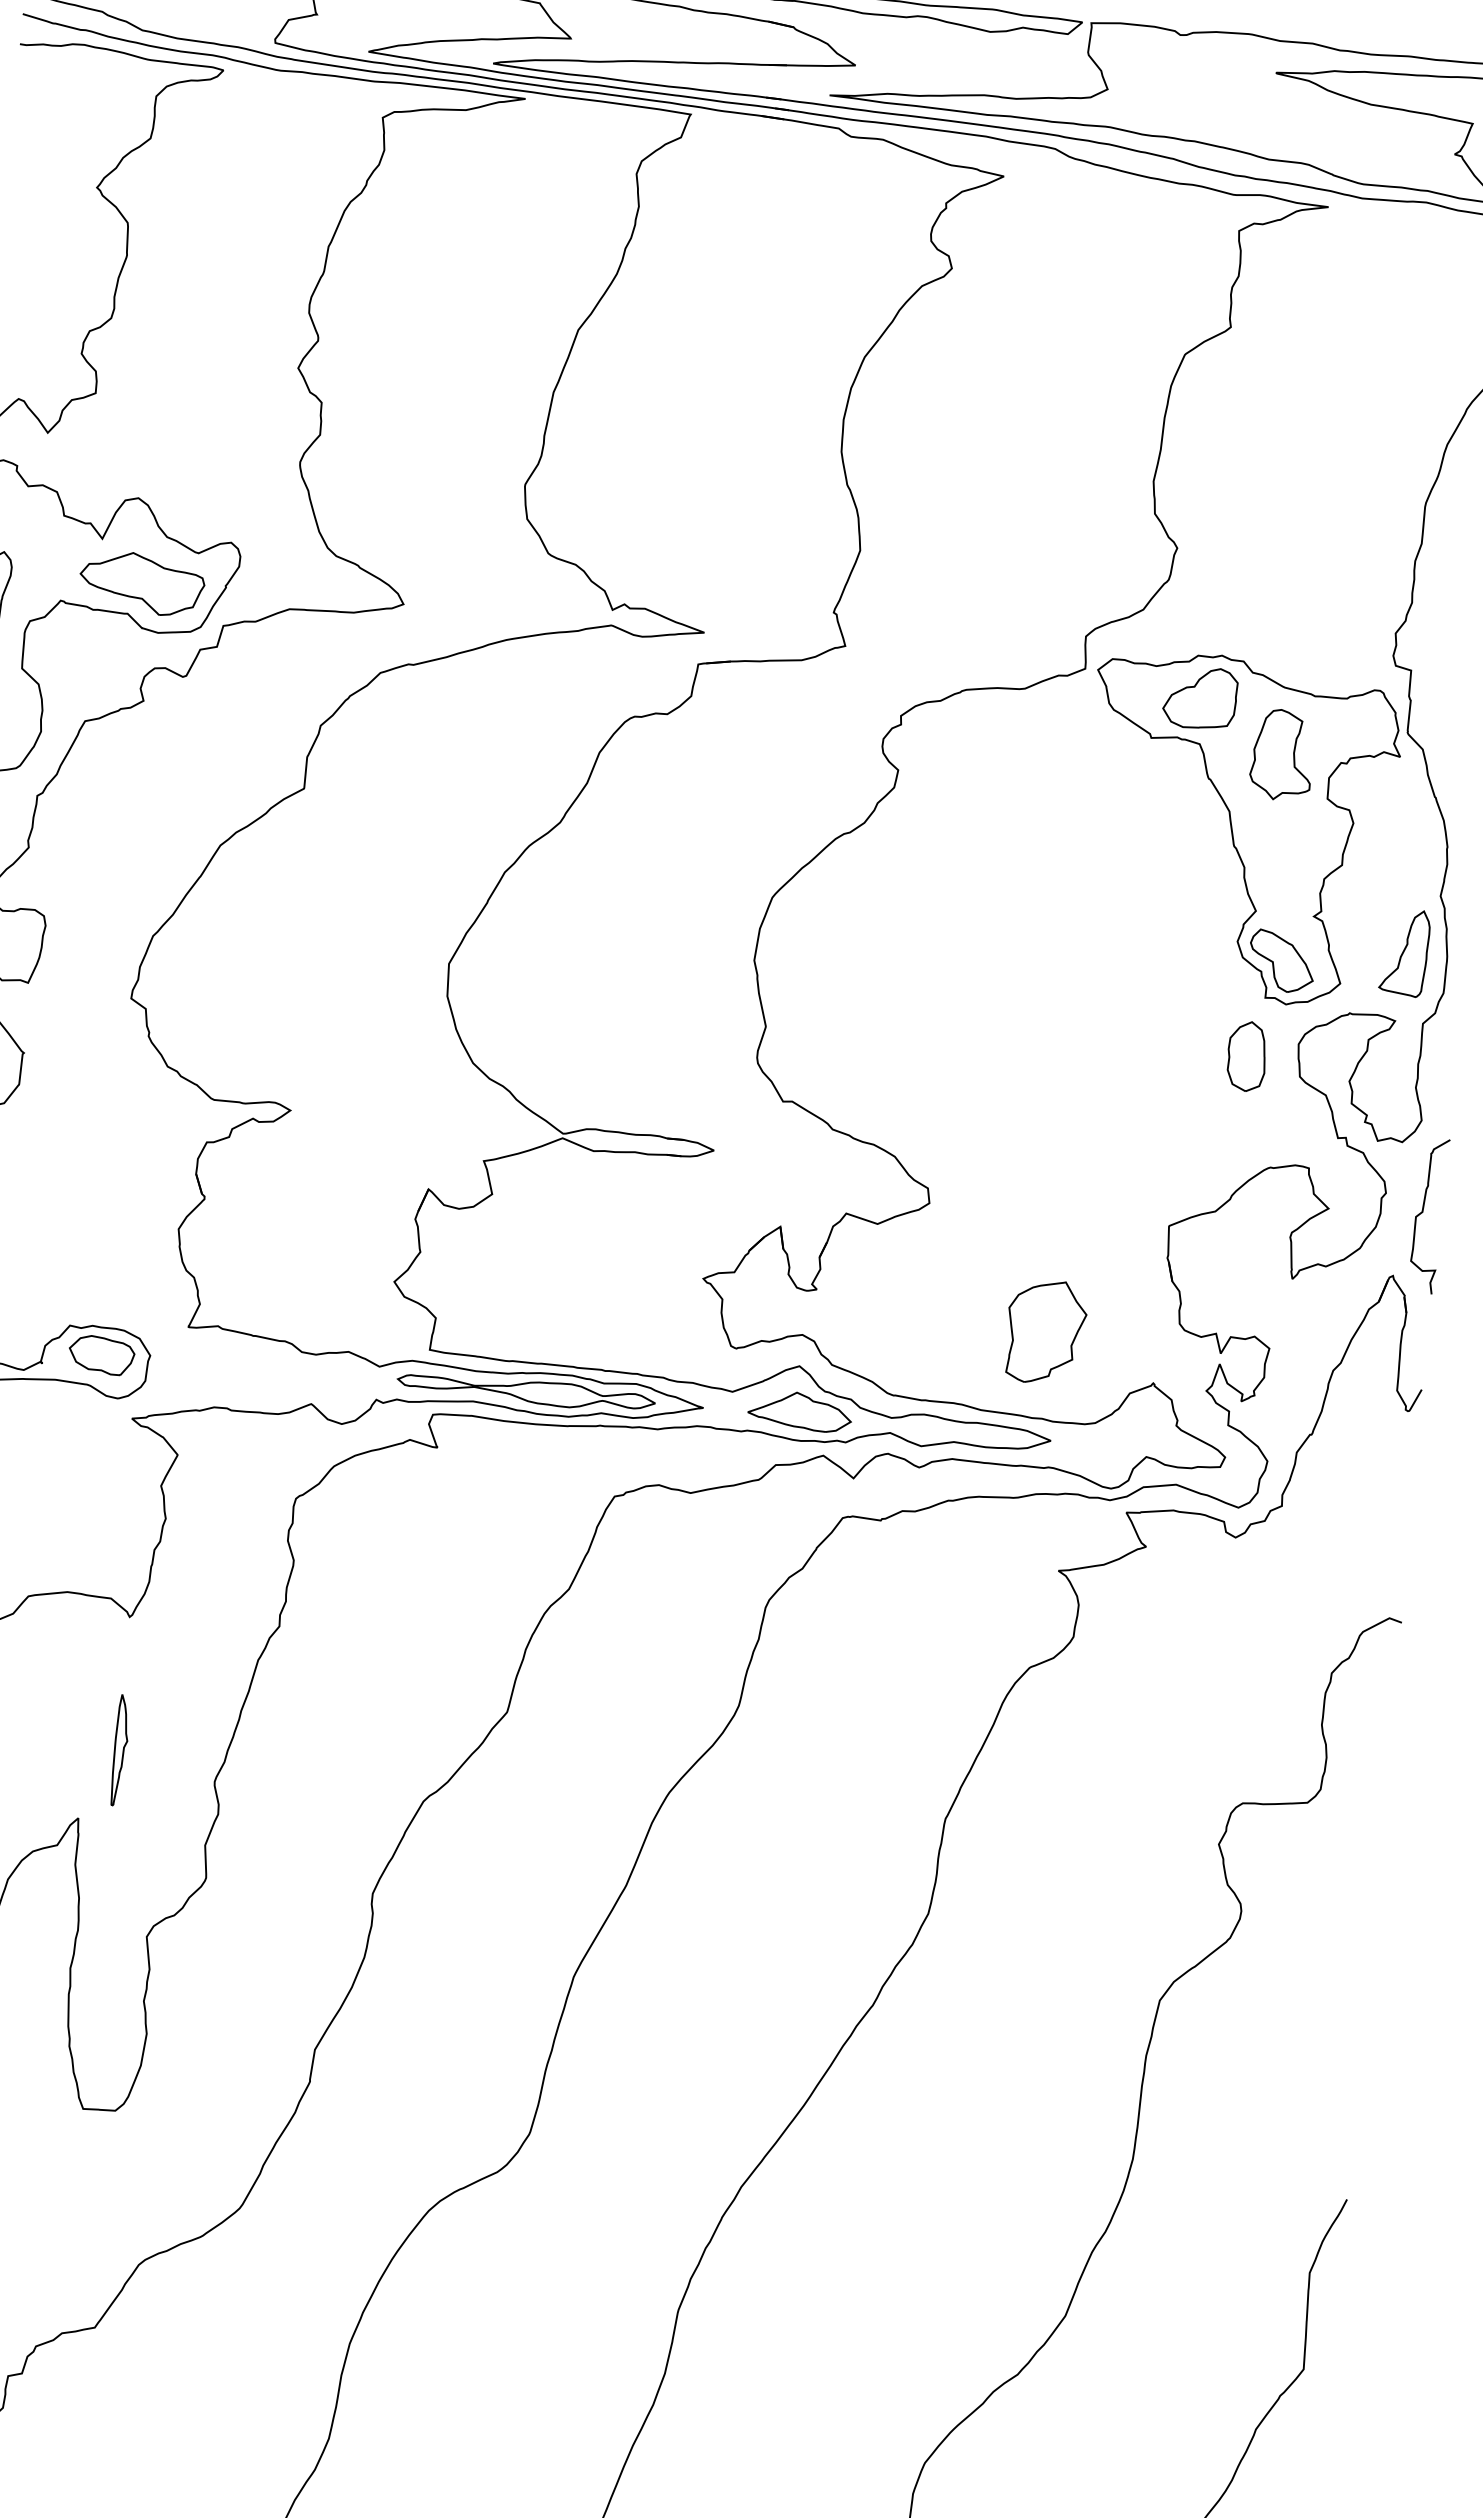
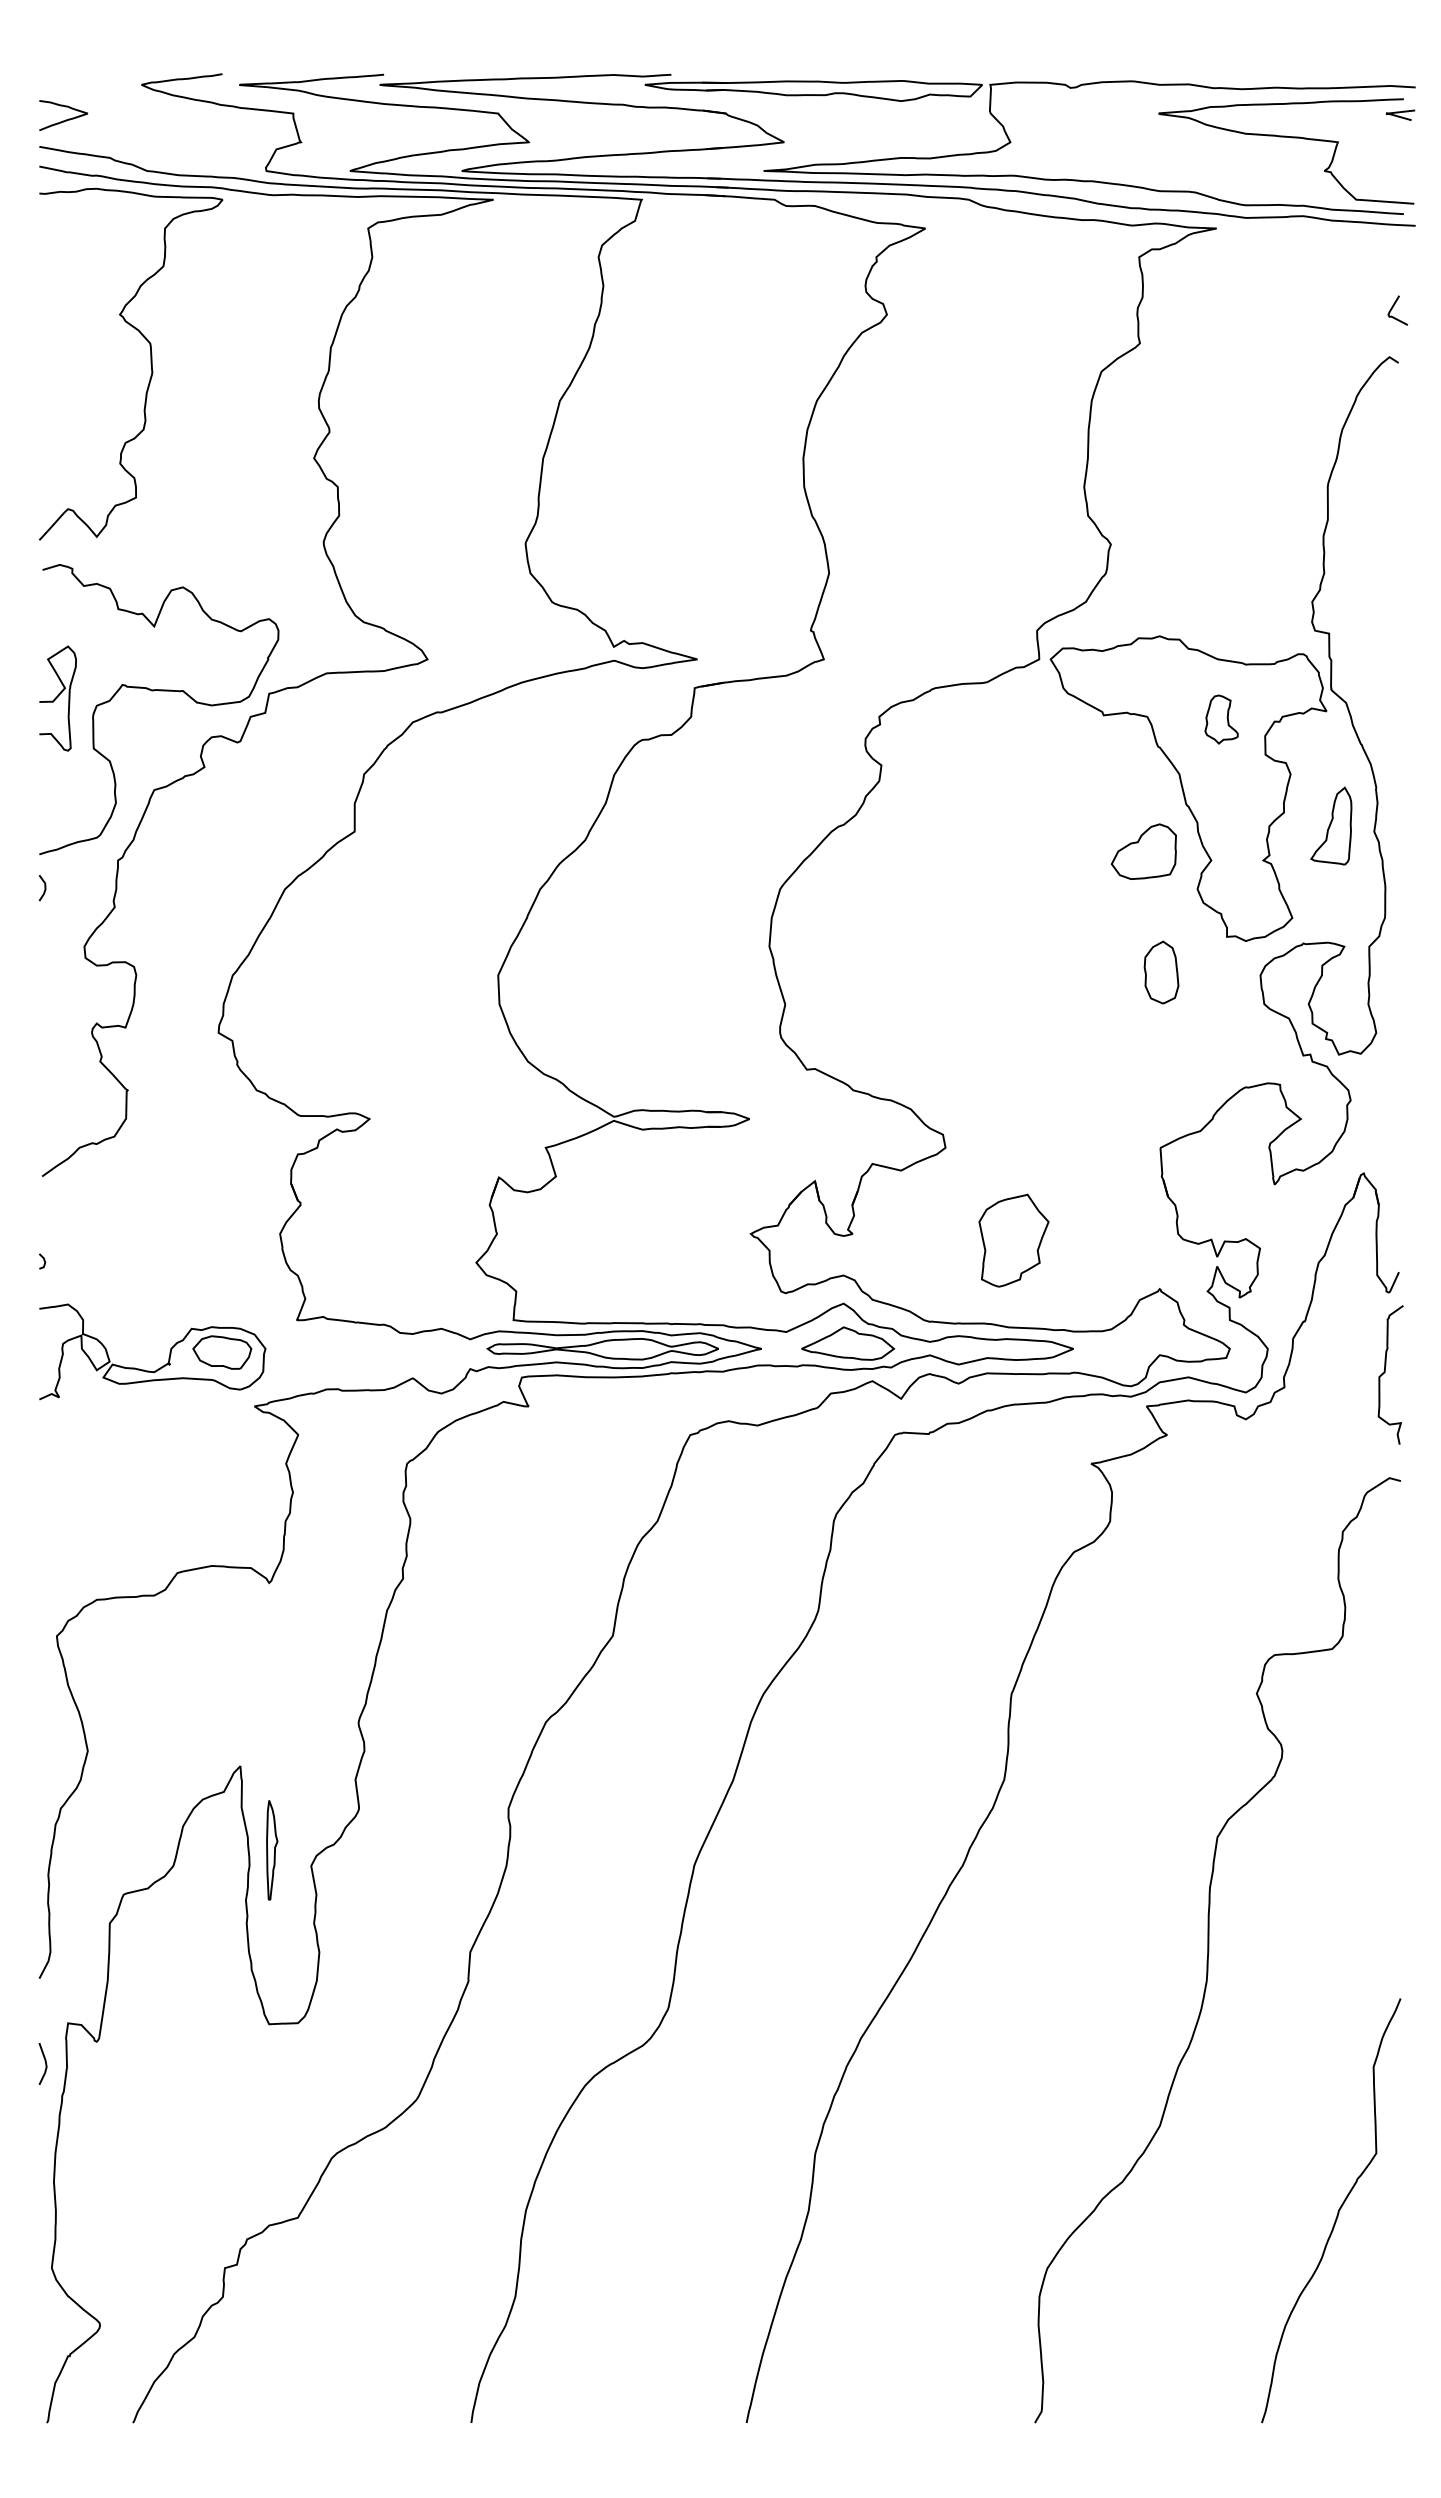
part: (141, 582) -> (192, 662), removed
part: (1199, 697) -> (1143, 851), moved
part: (1282, 754) -> (1221, 719), size x0.6
part: (1405, 952) -> (1331, 825), moved
part: (1281, 960) -> (1238, 902), removed
part: (1246, 1056) -> (1161, 972), moved
curve: (1423, 1212) -> (1385, 1372), moved
part: (1045, 1331) -> (1013, 1240), moved
part: (120, 1750) -> (272, 1850), moved

